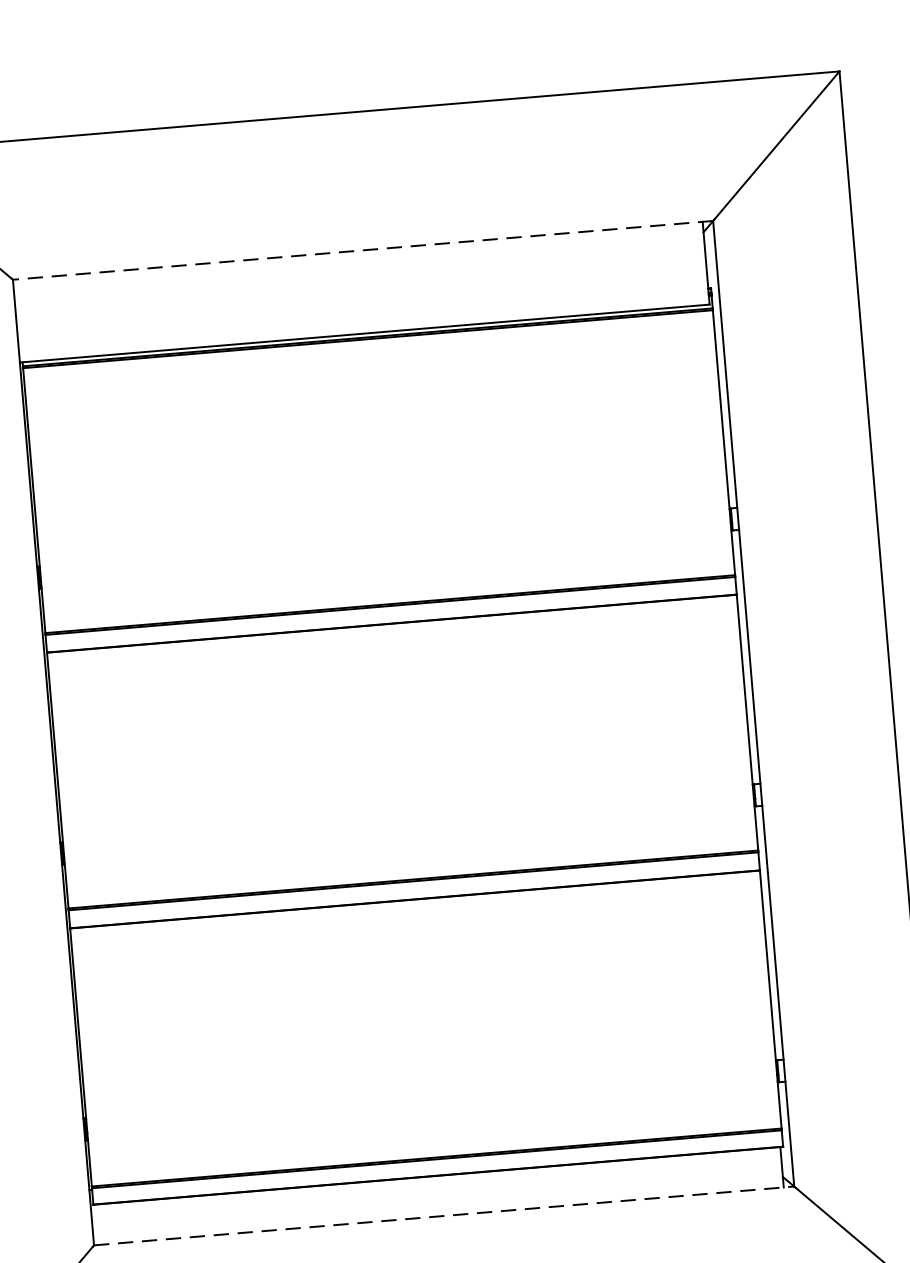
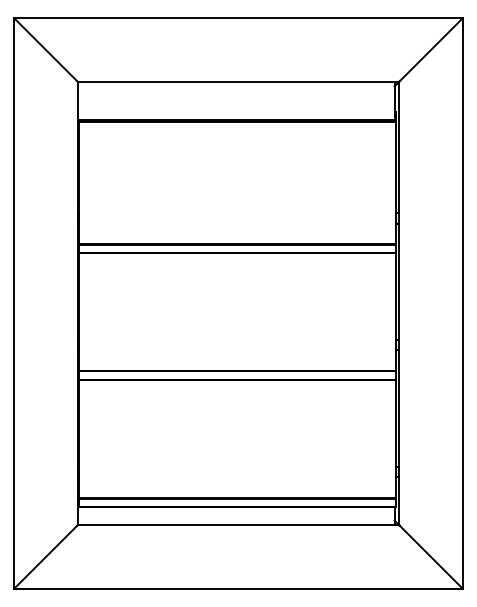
line: (363, 250) -> (238, 81), dashed -> solid
line: (444, 1216) -> (238, 525), dashed -> solid

